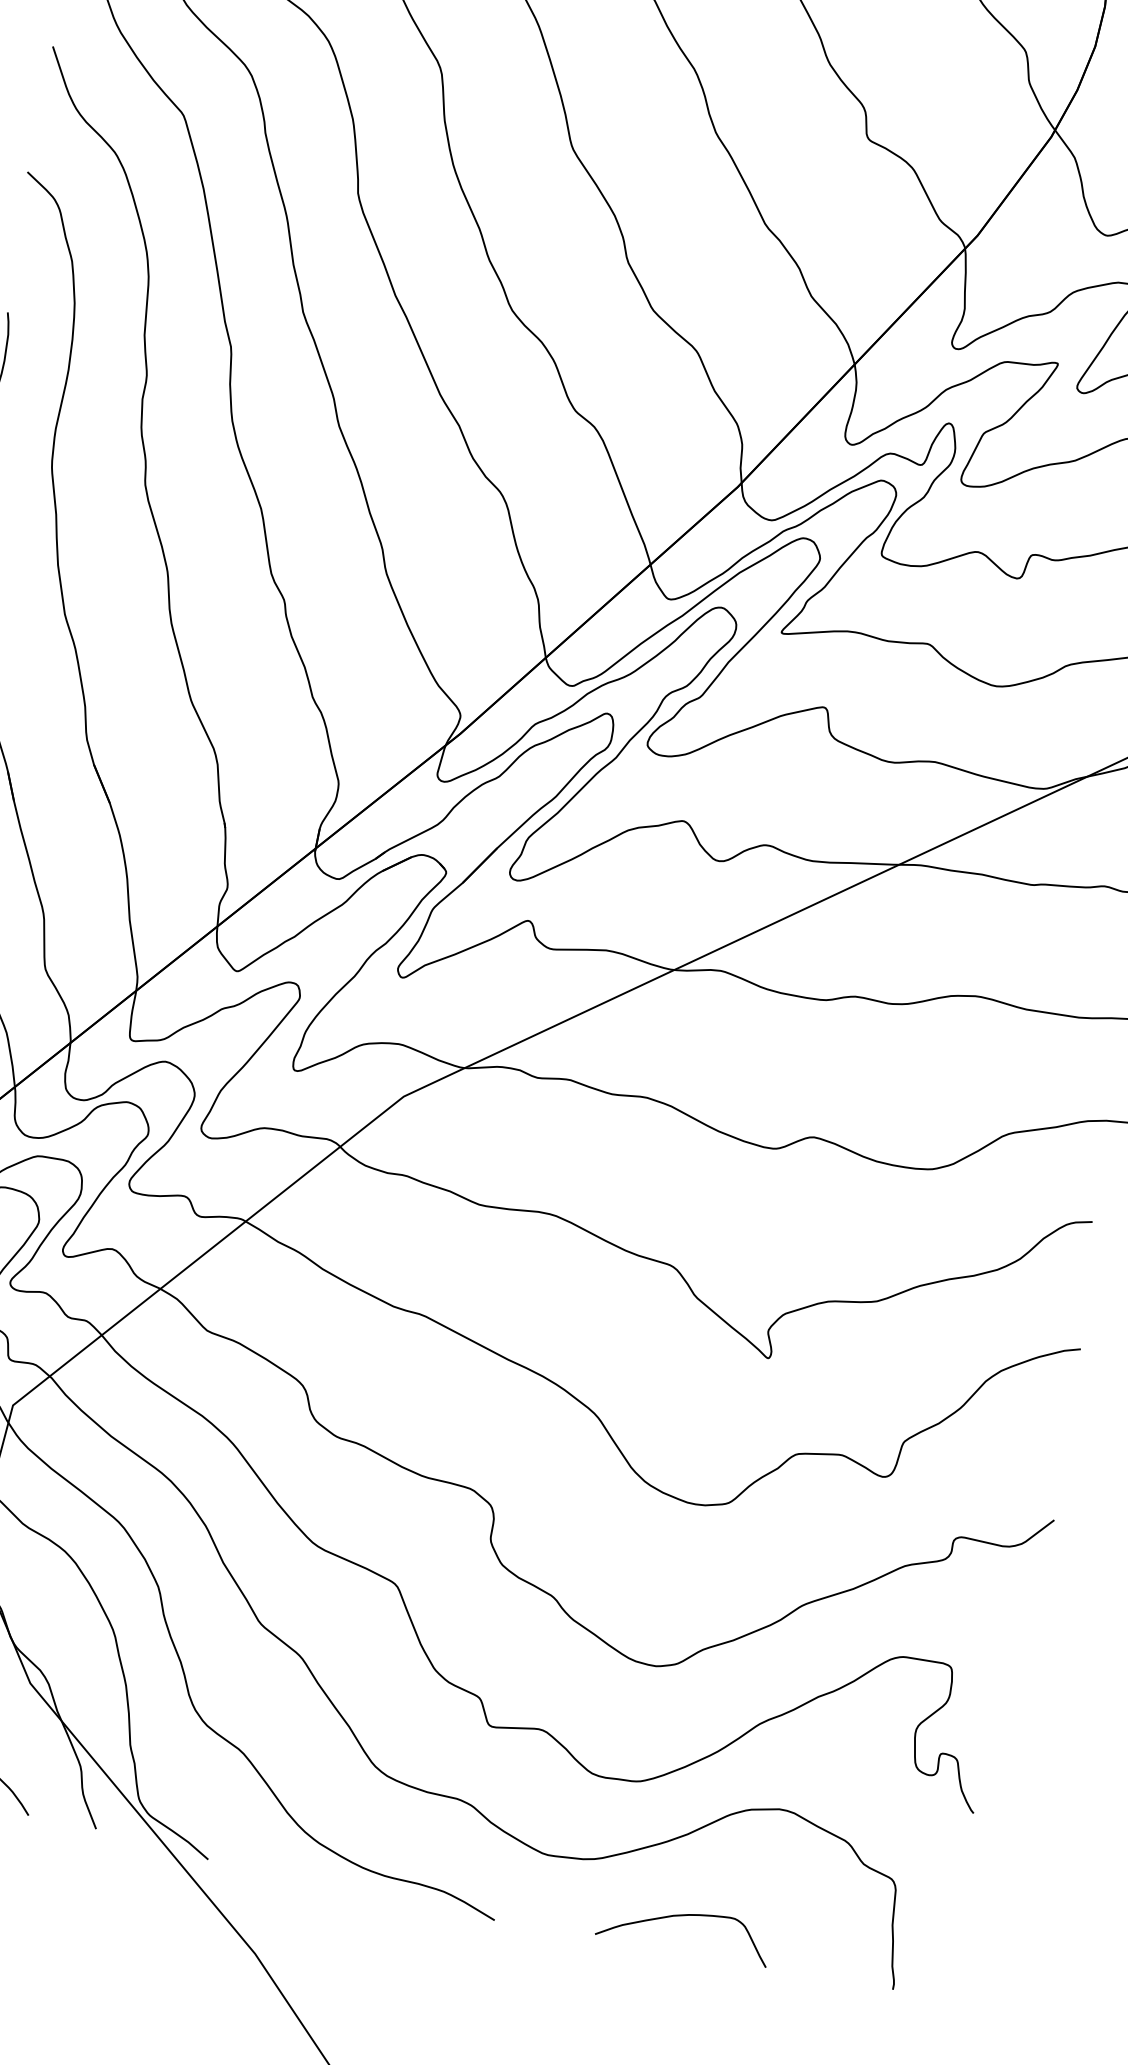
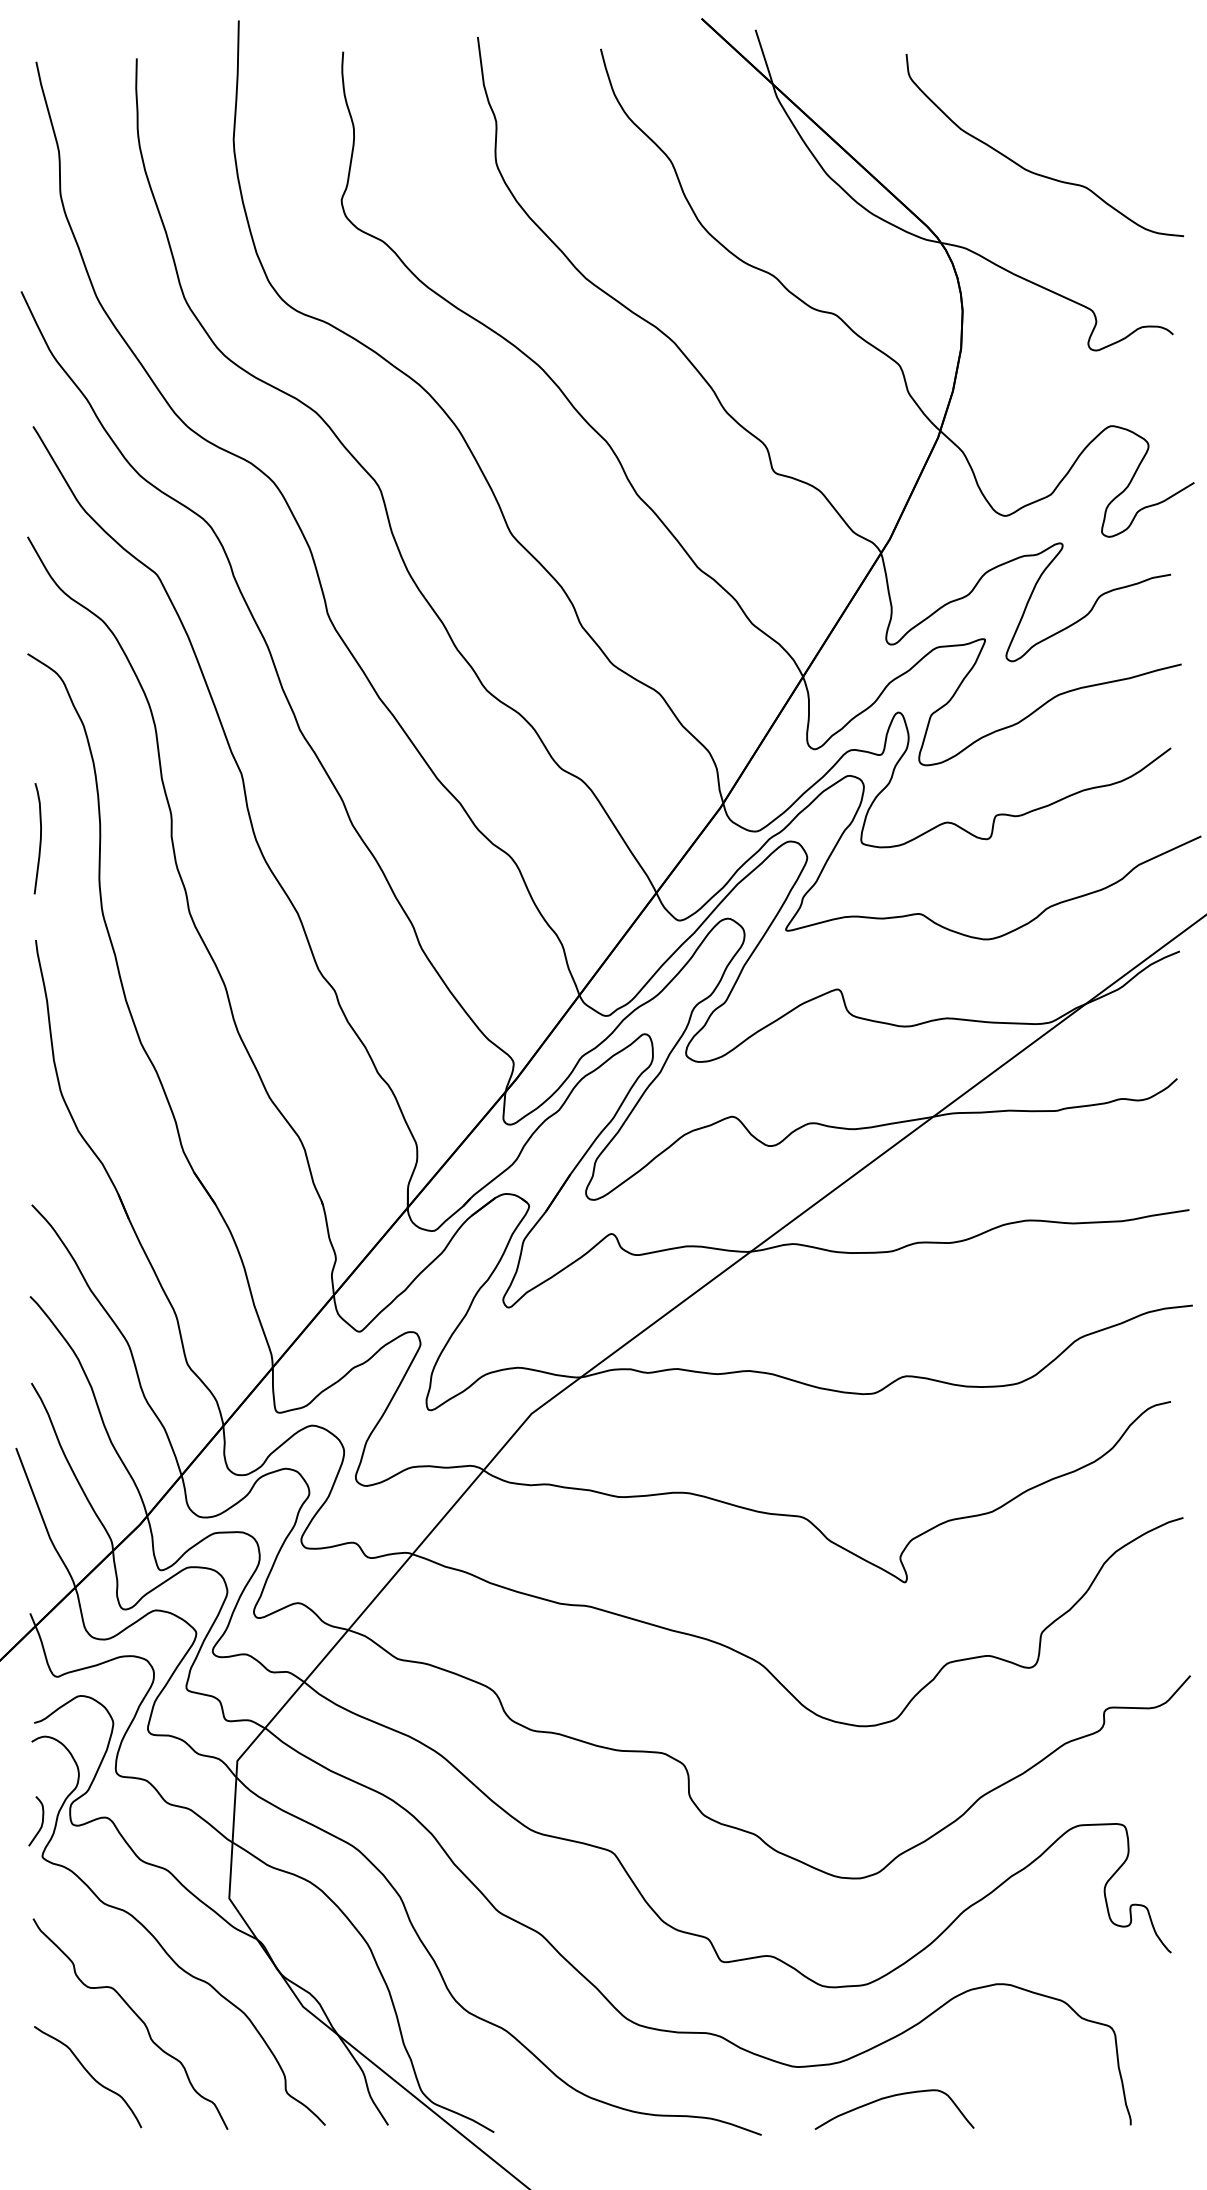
curve: (684, 1916) -> (891, 2097), moved

